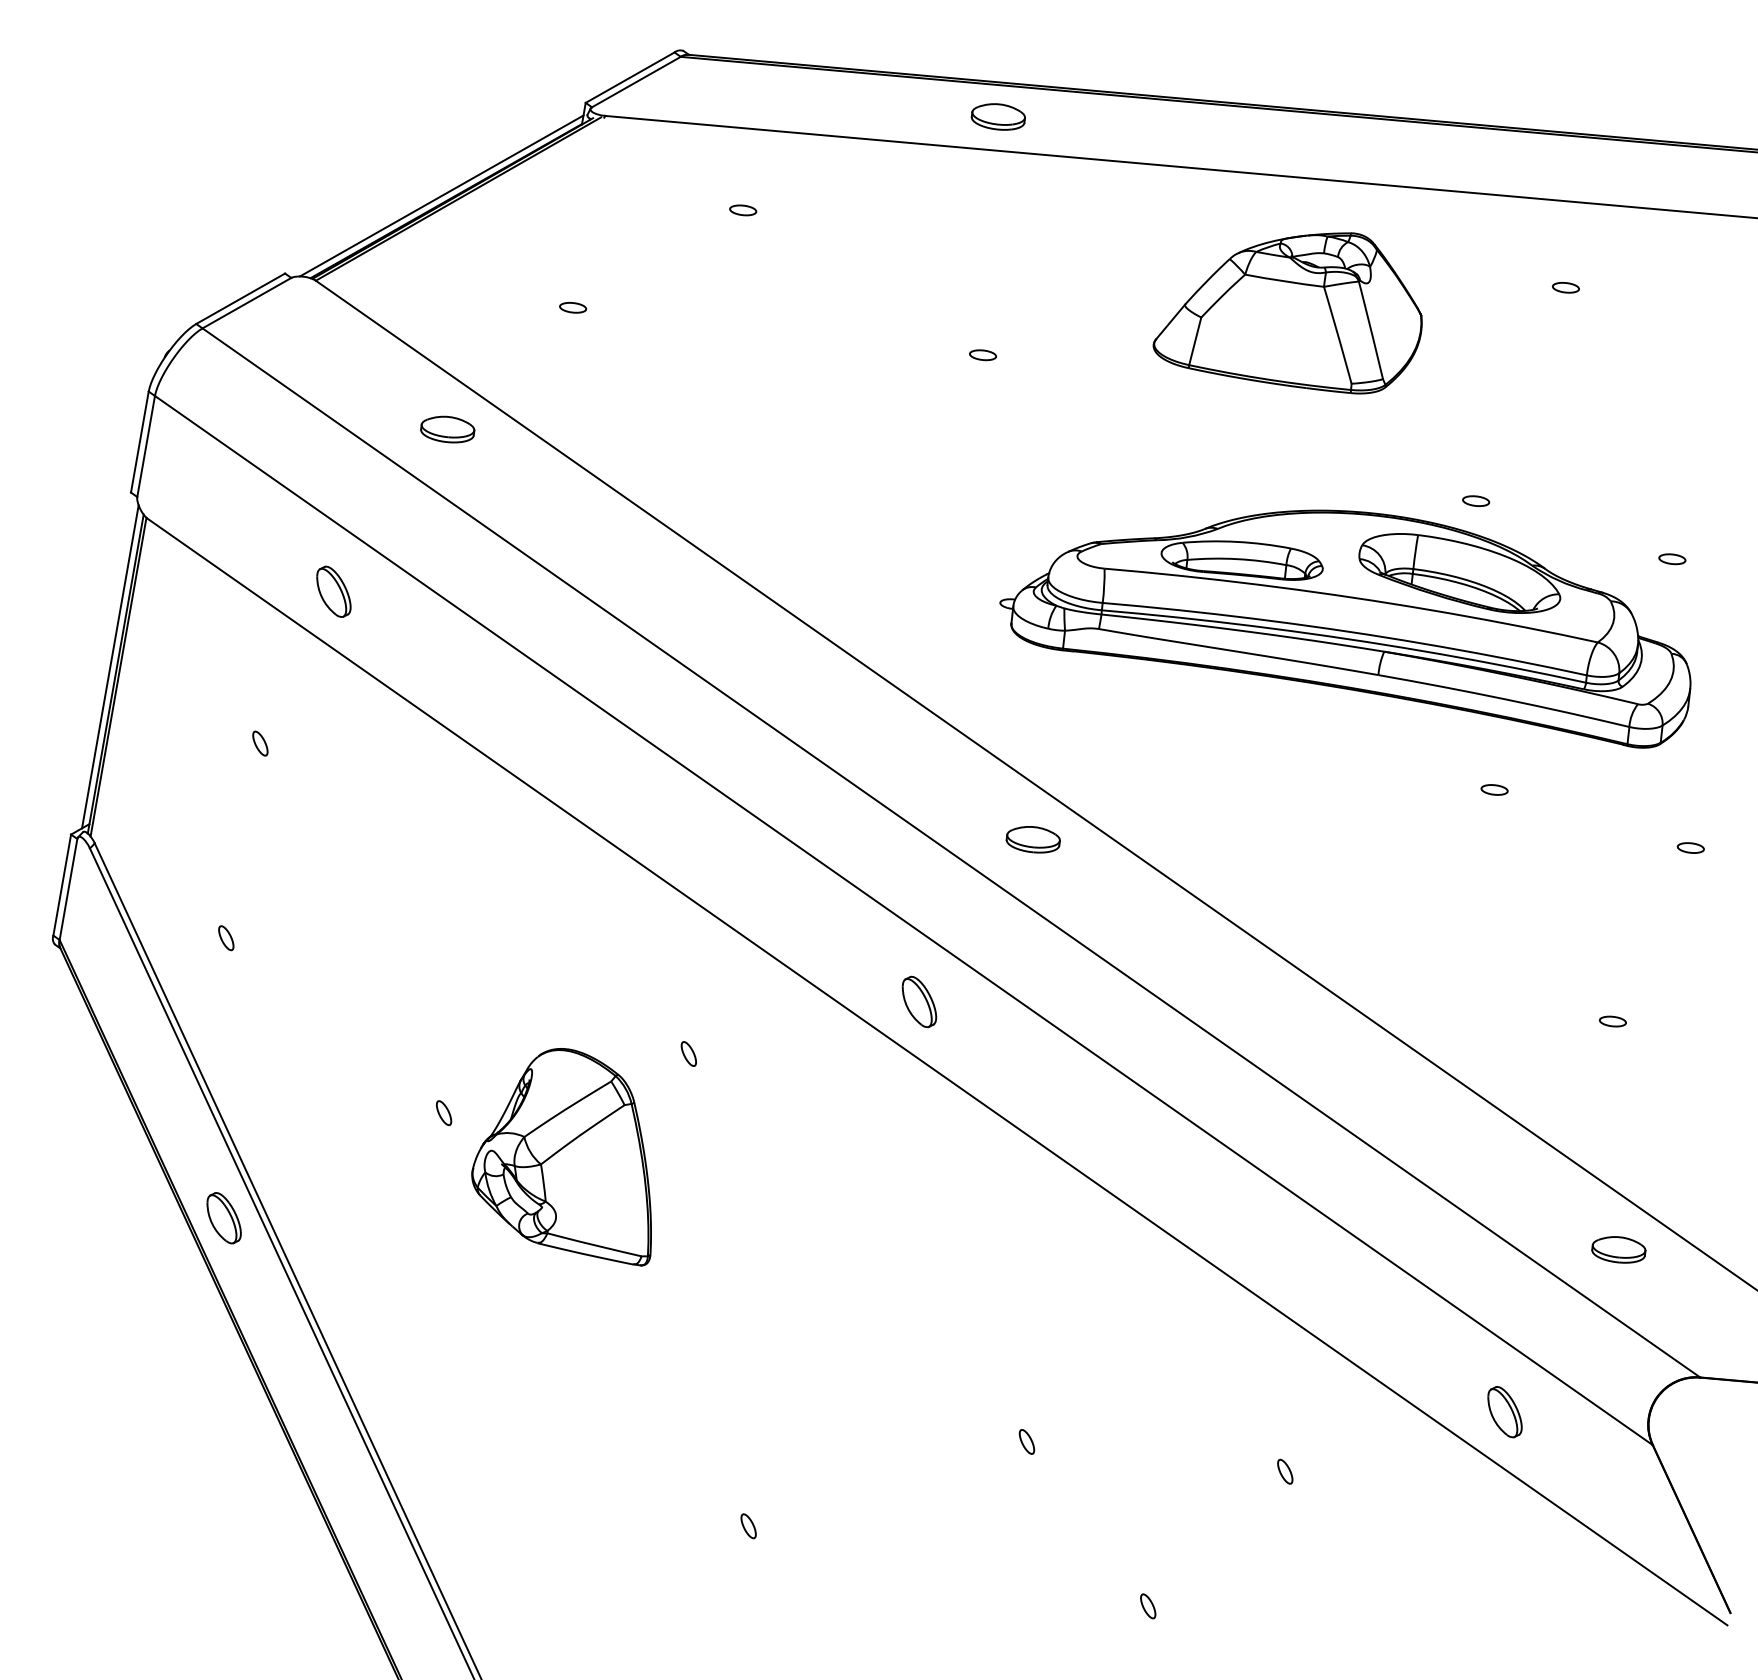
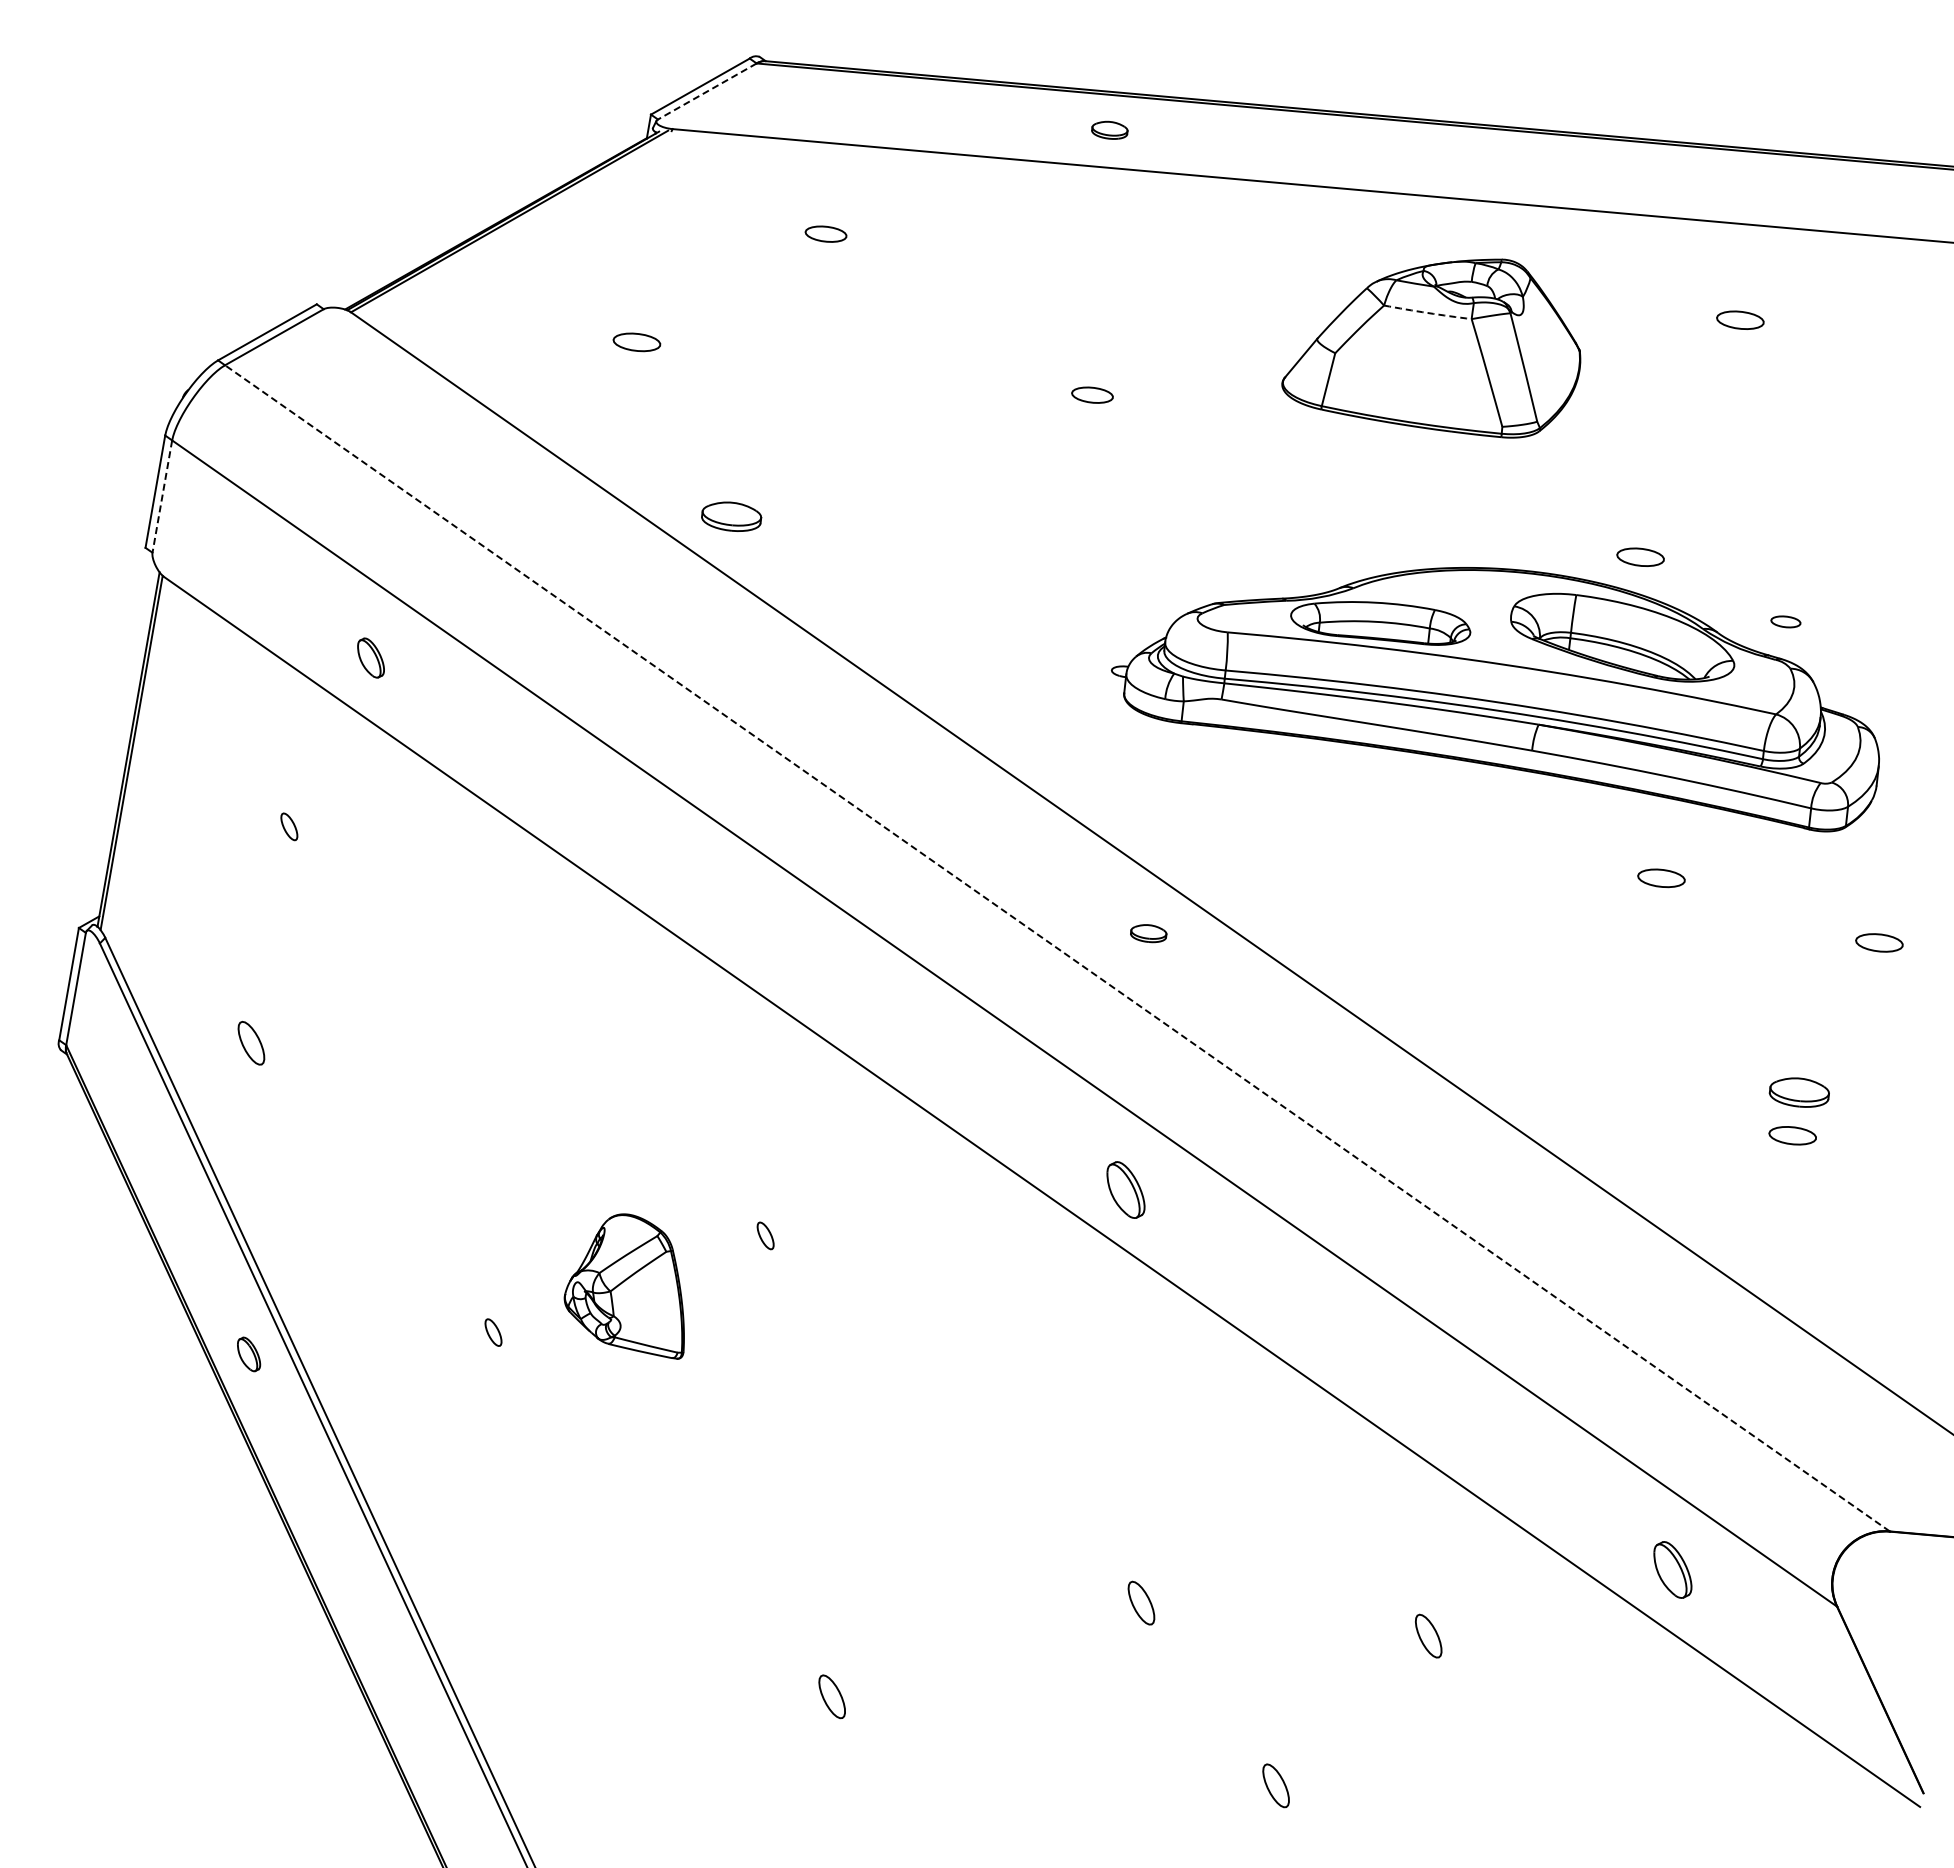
line: (636, 82) -> (707, 91), solid -> dashed
part: (998, 117) -> (1109, 130), size x0.6
line: (441, 195) -> (490, 217), removed
part: (742, 209) -> (825, 233), size x1.4
arc: (1284, 281) -> (1427, 313), solid -> dashed
part: (1565, 287) -> (1740, 319), size x1.6
part: (572, 307) -> (636, 342), size x1.6
part: (982, 354) -> (1092, 394), size x1.4
part: (447, 429) -> (731, 516), moved
line: (146, 446) -> (162, 496), solid -> dashed
part: (1475, 501) -> (1640, 557), size x1.6
part: (1671, 558) -> (1785, 621), moved
part: (333, 591) -> (370, 657), size x0.7
line: (110, 666) -> (122, 741), removed
part: (1493, 790) -> (1660, 878), size x1.6
part: (1033, 839) -> (1148, 933), size x0.6
part: (1690, 847) -> (1879, 942), size x1.6
line: (951, 853) -> (1057, 948), solid -> dashed
part: (226, 937) -> (251, 1042), size x1.6
part: (919, 1001) -> (1125, 1189), moved
part: (1612, 1021) -> (1792, 1135), size x1.6
part: (688, 1053) -> (765, 1235), moved
part: (444, 1113) -> (493, 1332), moved
part: (561, 1157) -> (624, 1286), size x0.6
part: (223, 1218) -> (248, 1354), size x0.6
part: (1618, 1249) -> (1798, 1092), moved
part: (1026, 1441) -> (1141, 1602), size x1.6
part: (1285, 1471) -> (1428, 1636), size x1.6
part: (748, 1525) -> (831, 1696), size x1.6
part: (1148, 1606) -> (1276, 1785), size x1.6

